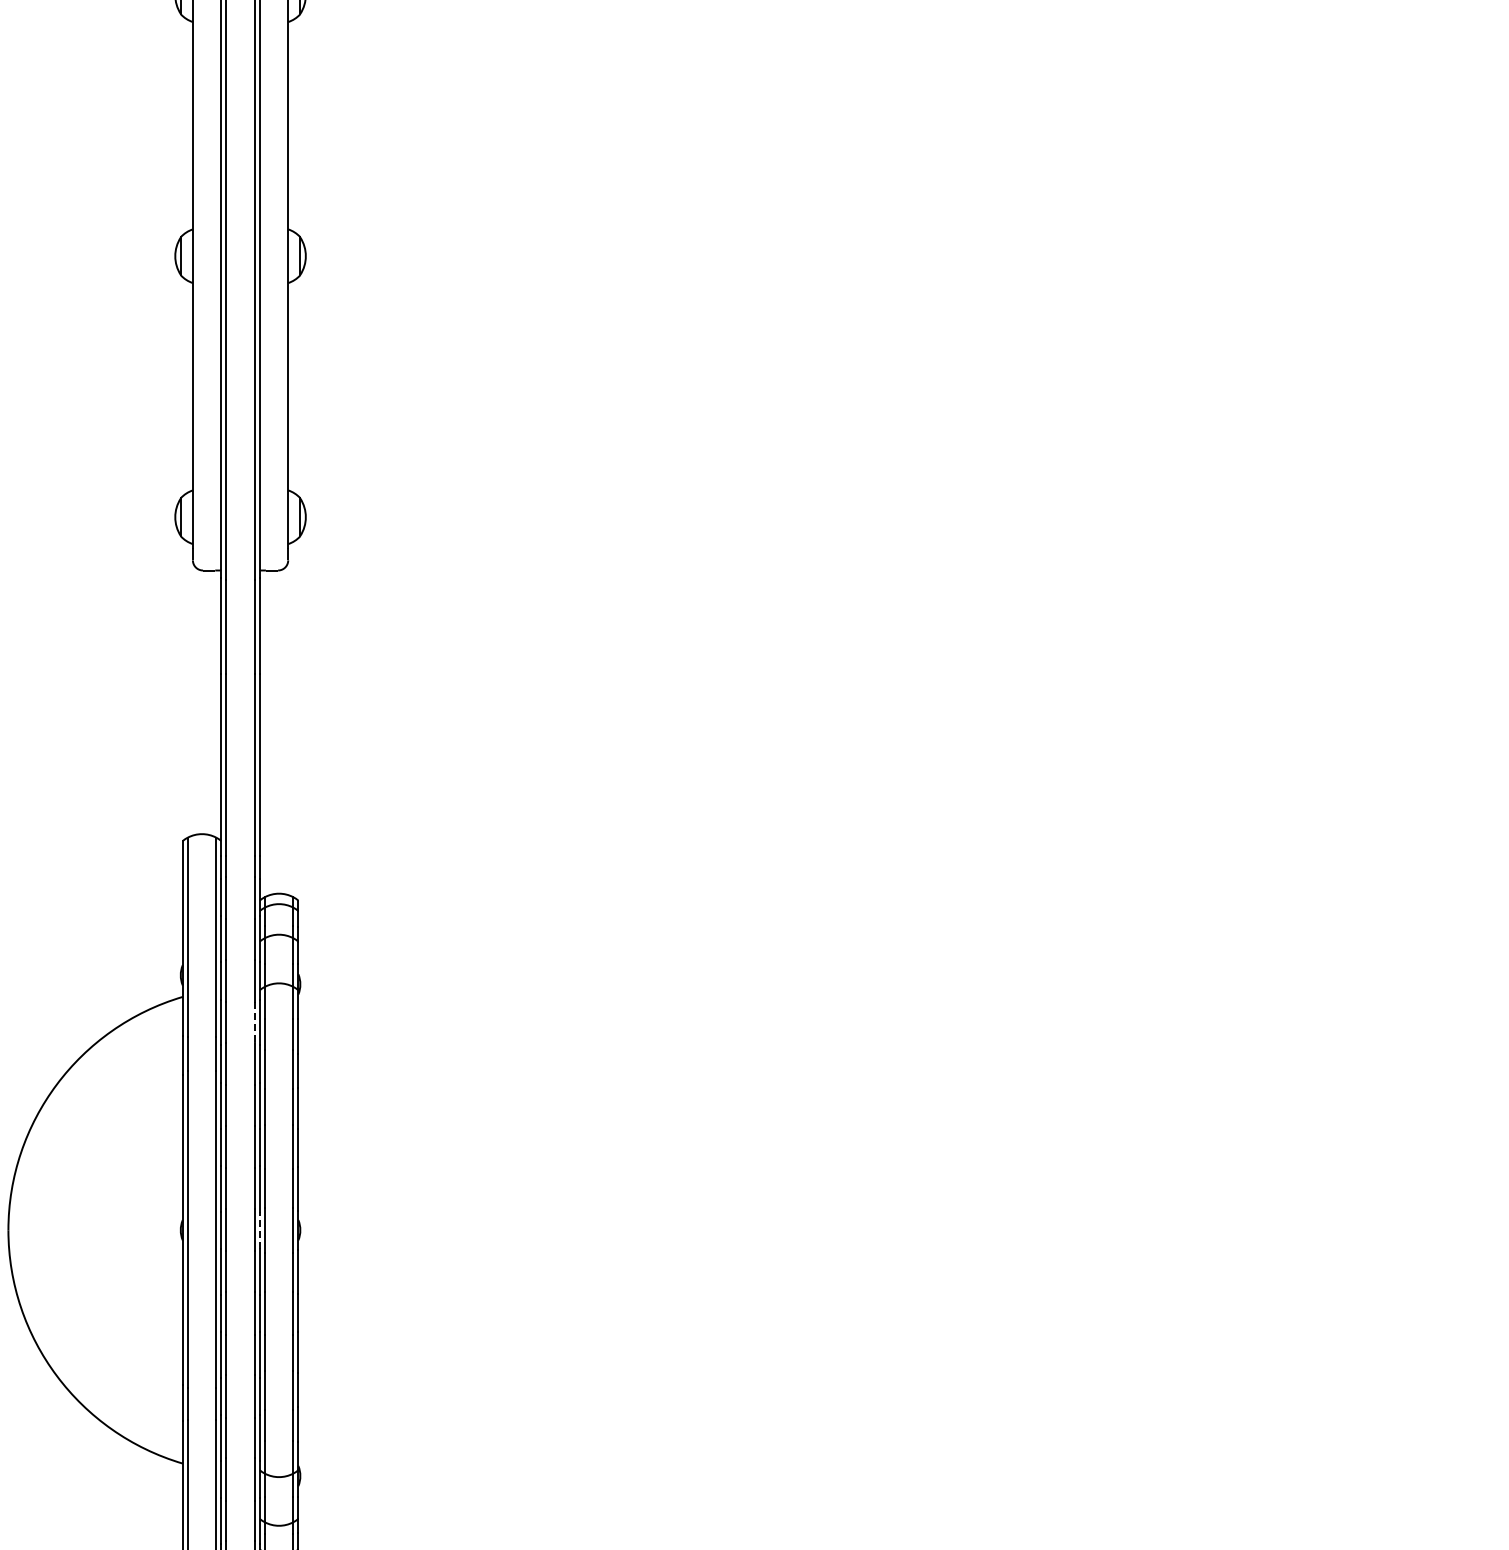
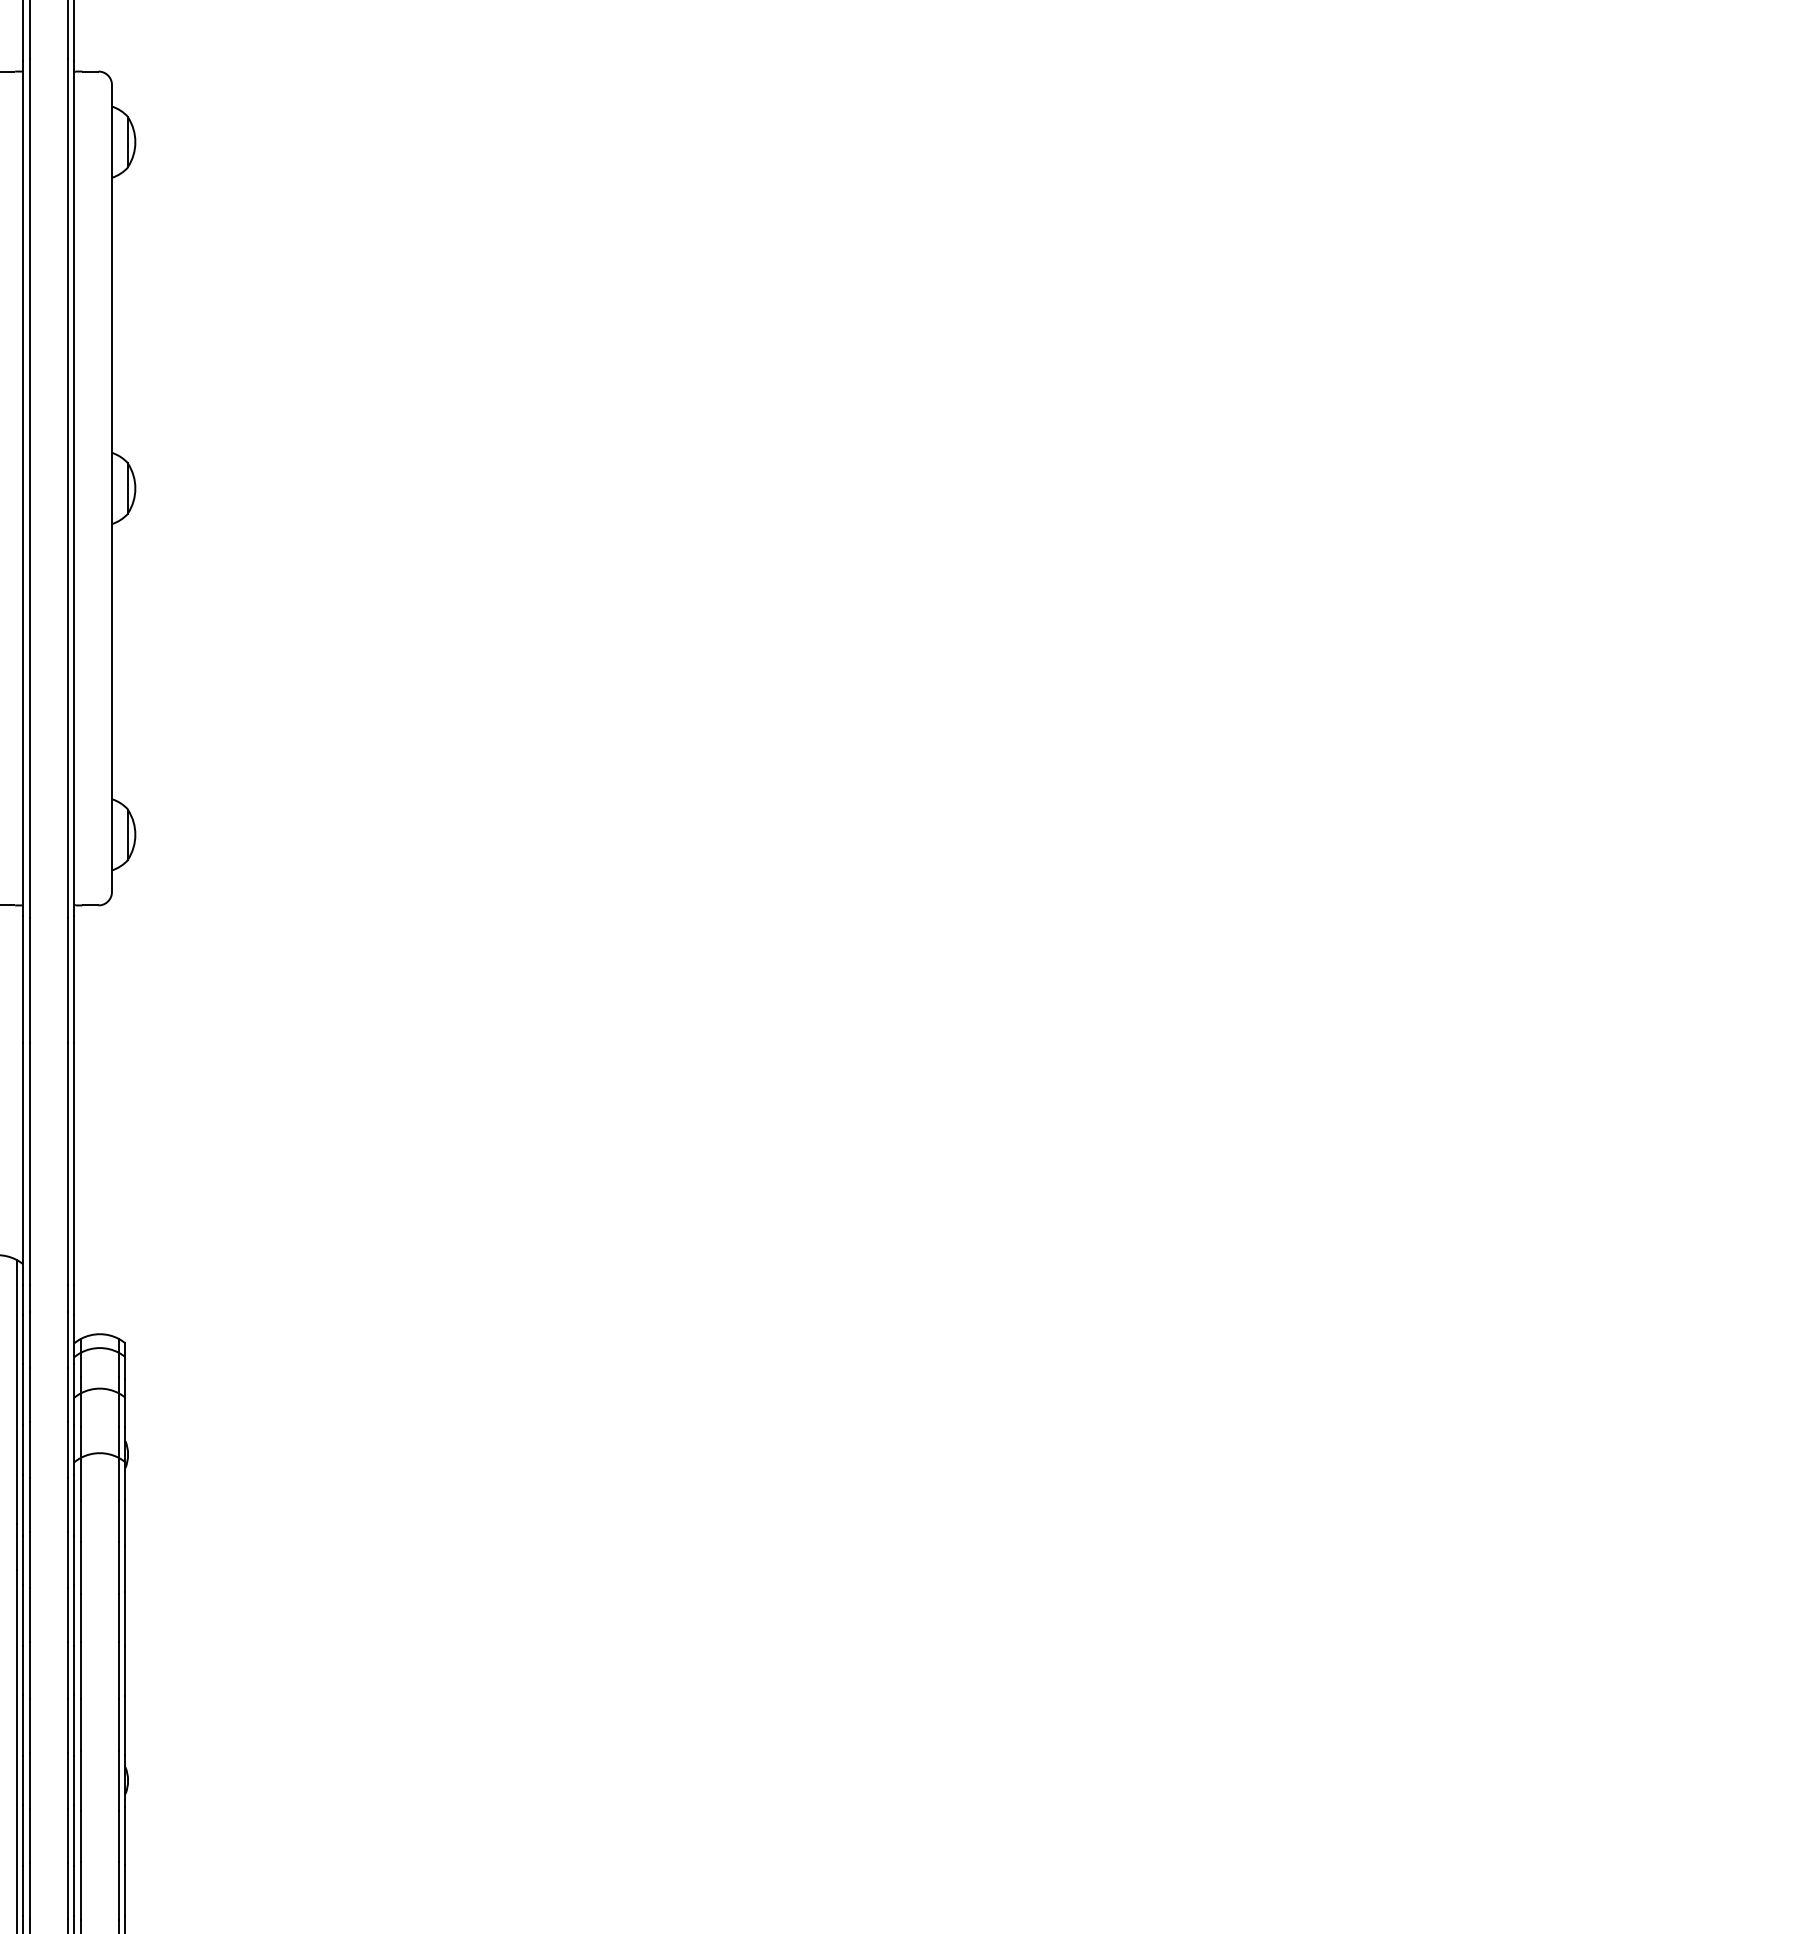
line: (254, 1022) -> (67, 1505), dashed -> solid
line: (259, 1230) -> (73, 1781), dashed -> solid

